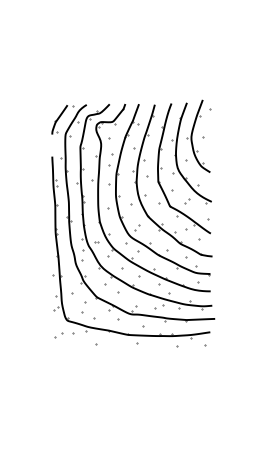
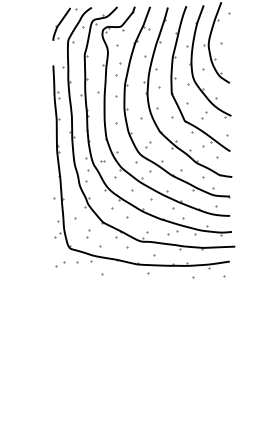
part: (83, 307) -> (88, 233), size x0.62

